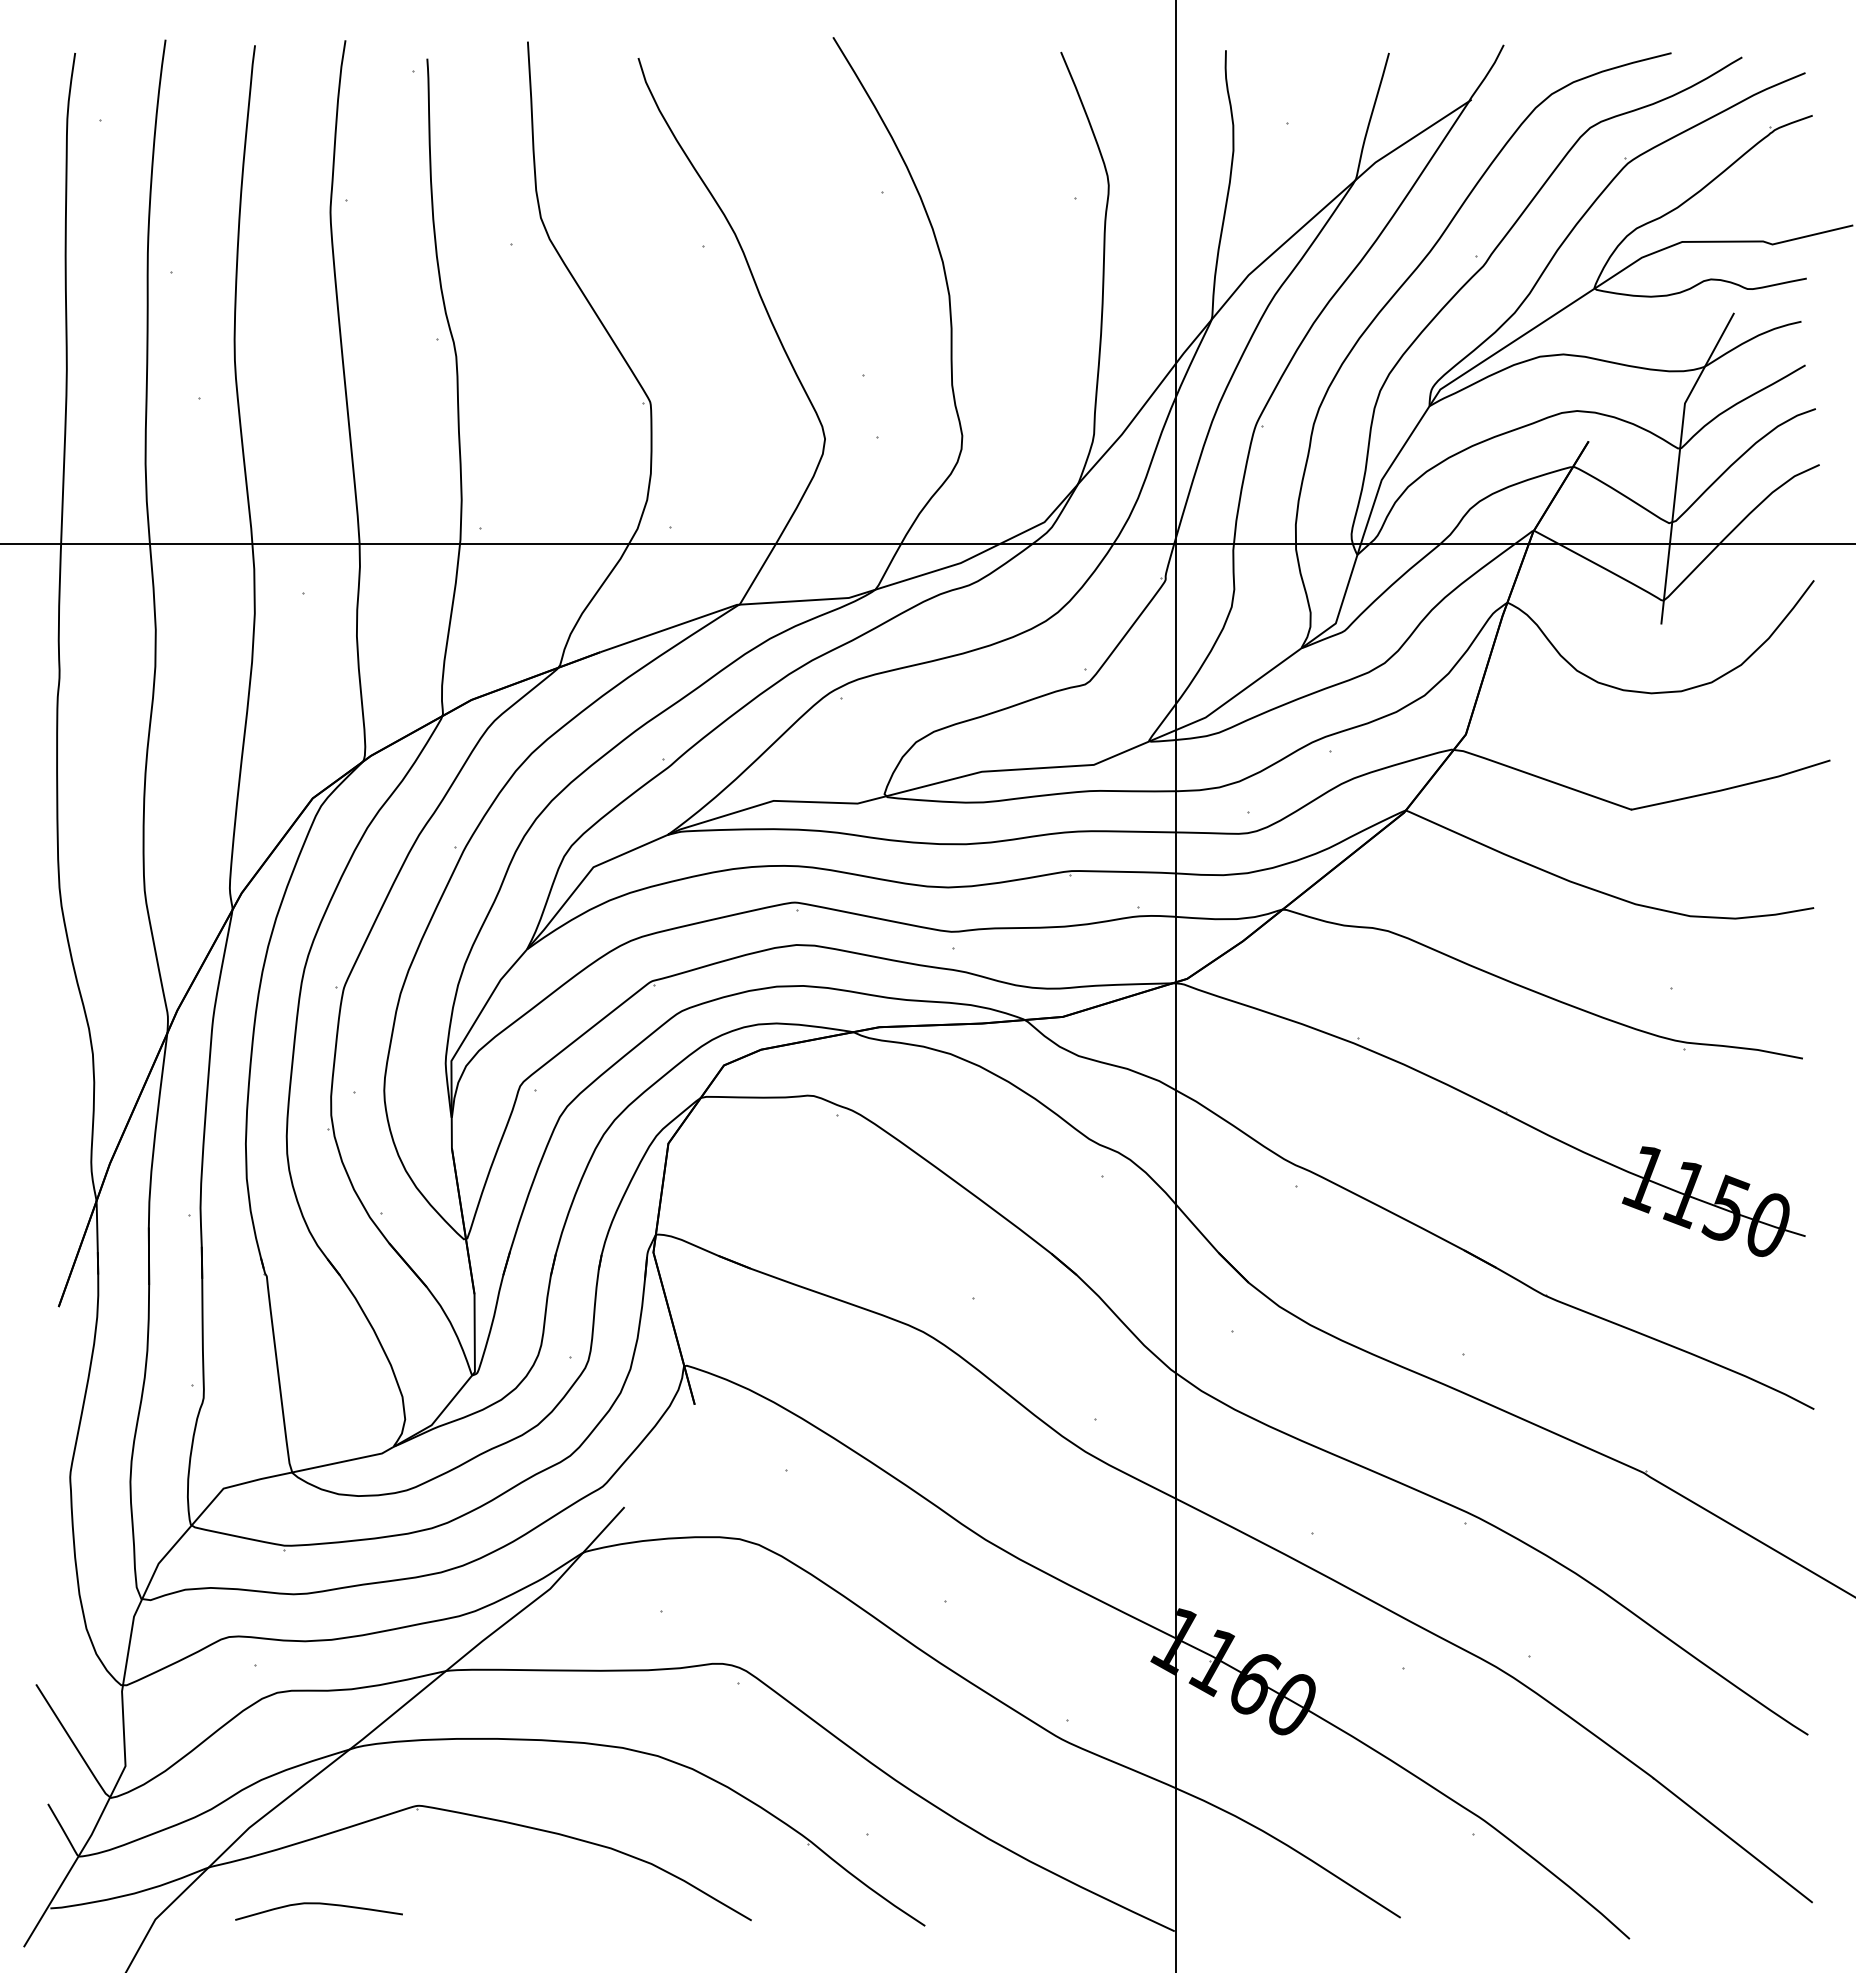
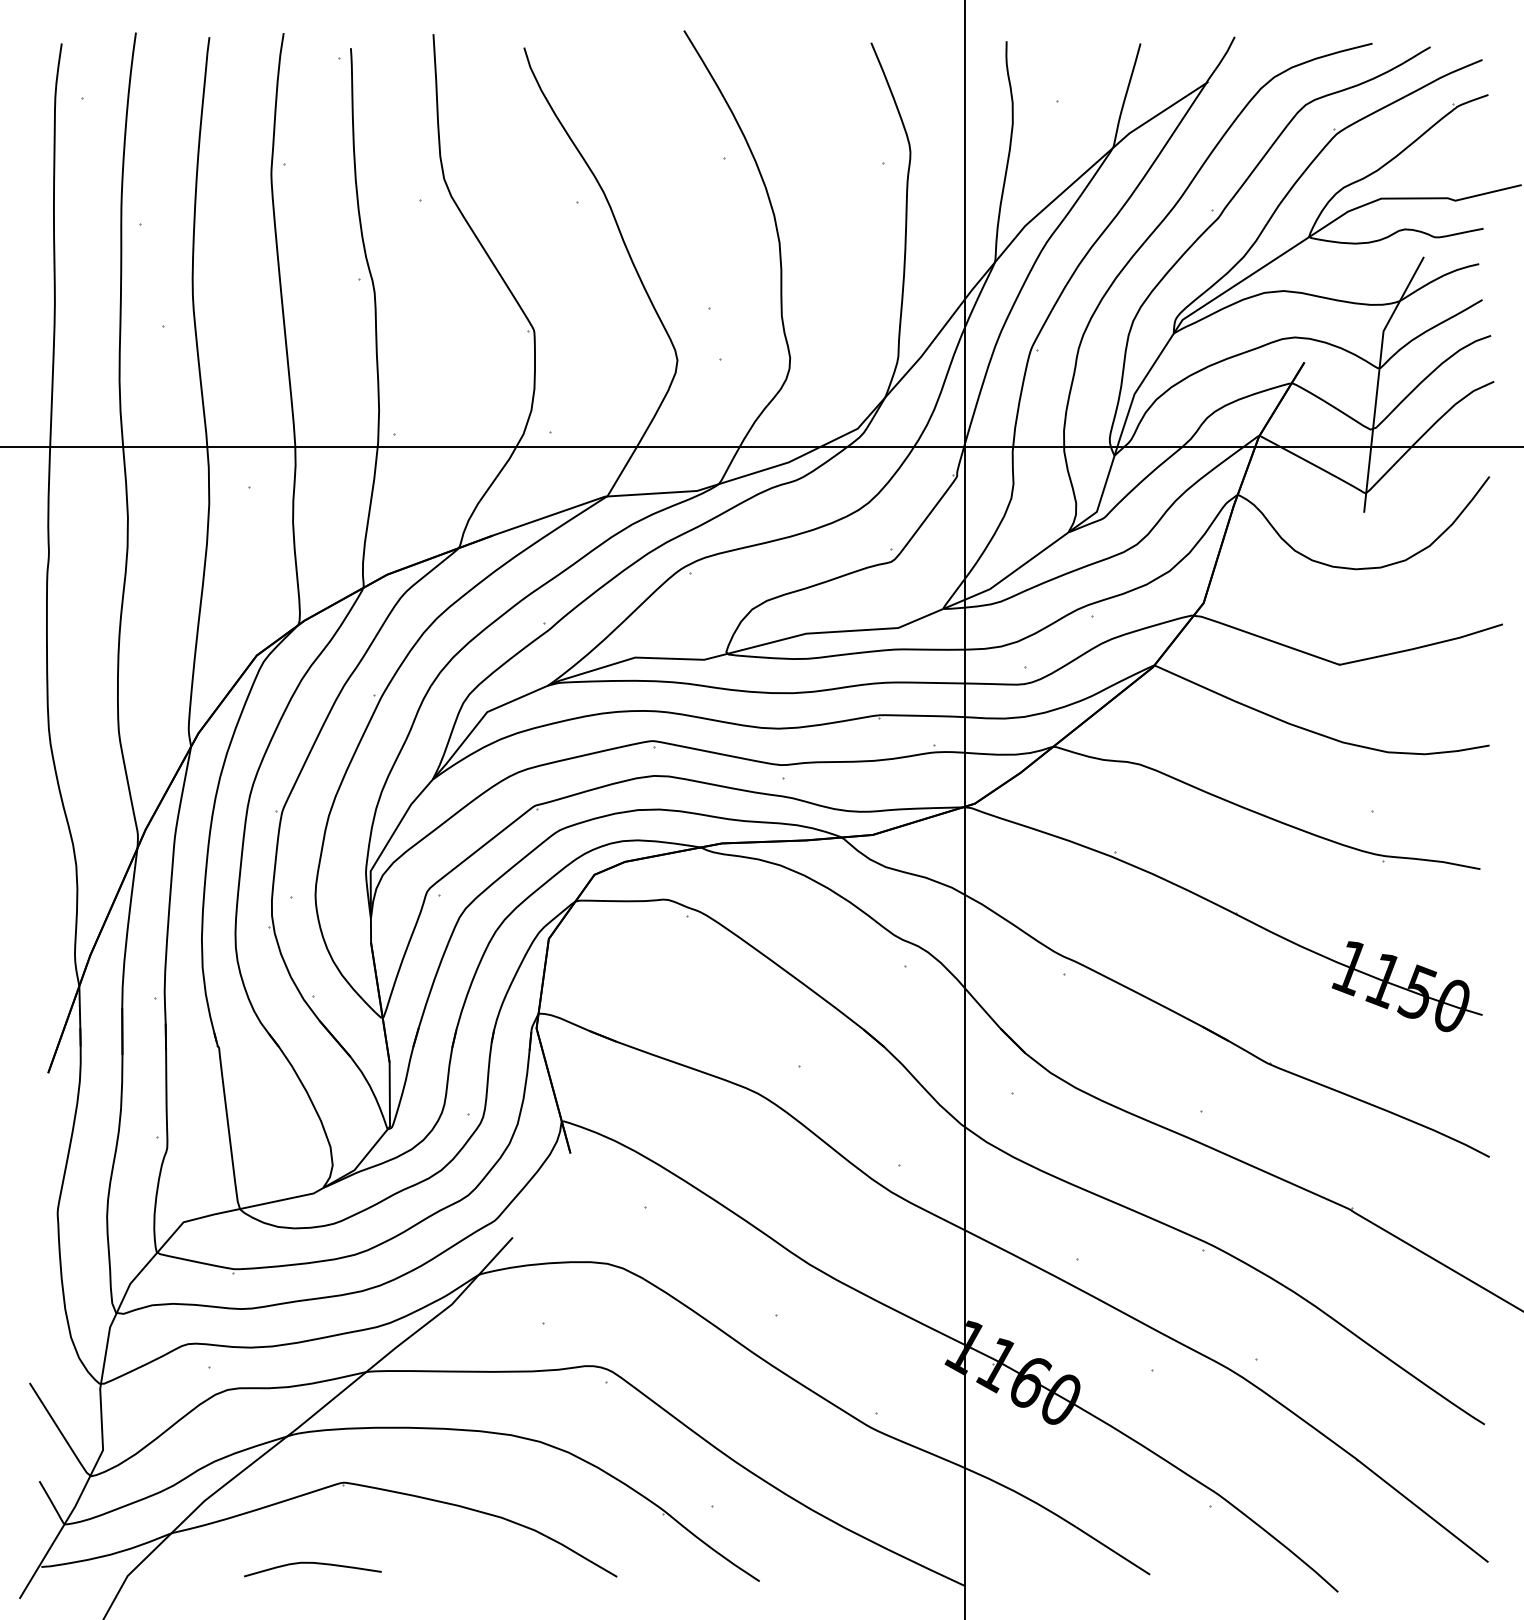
curve: (318, 1904) -> (312, 1563), moved

